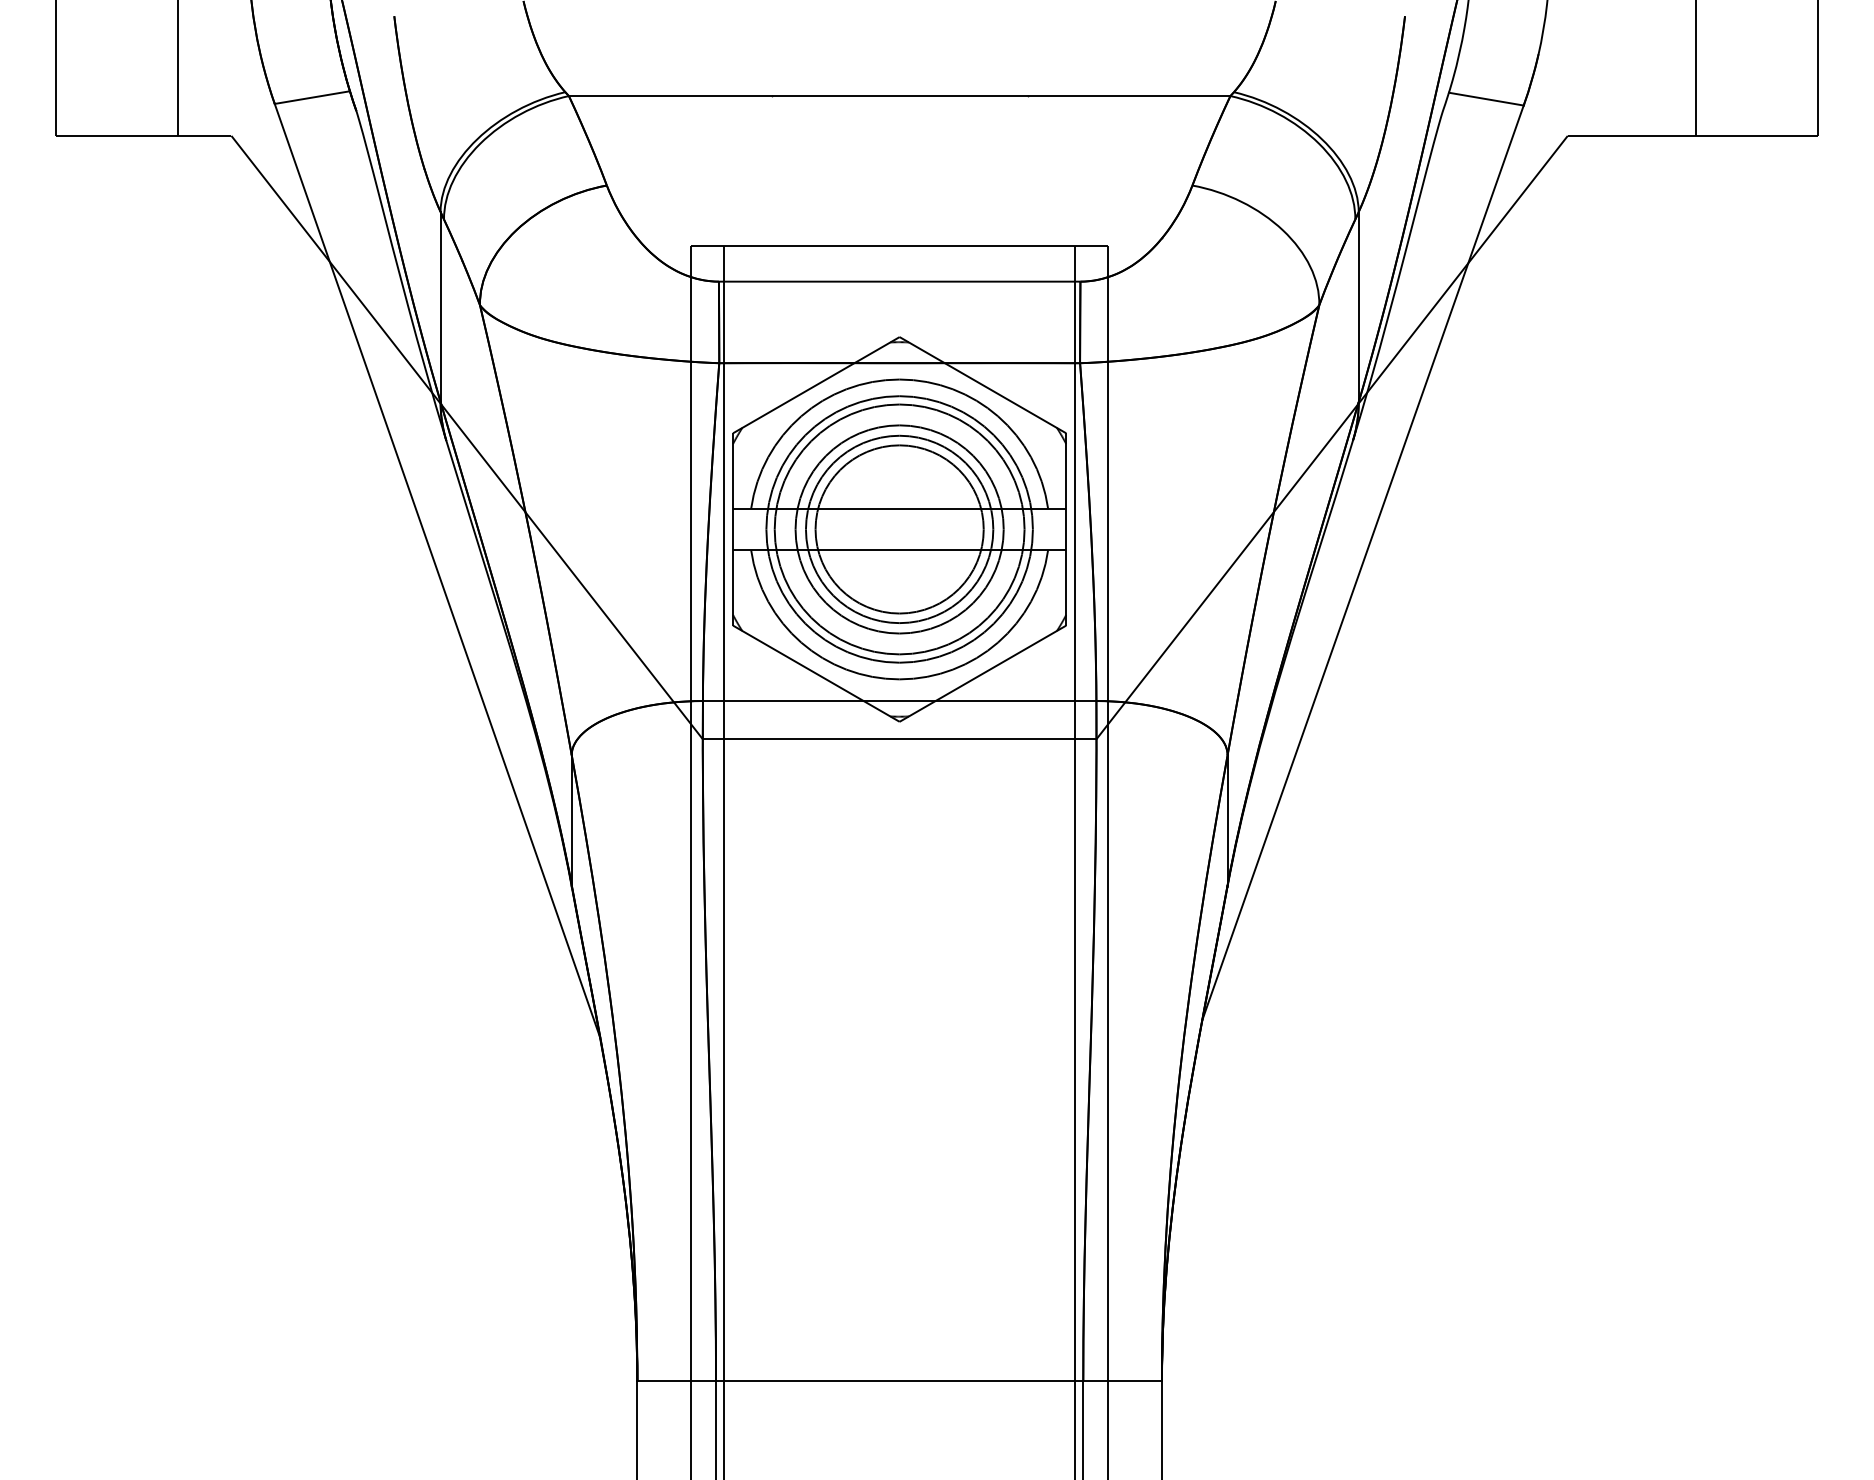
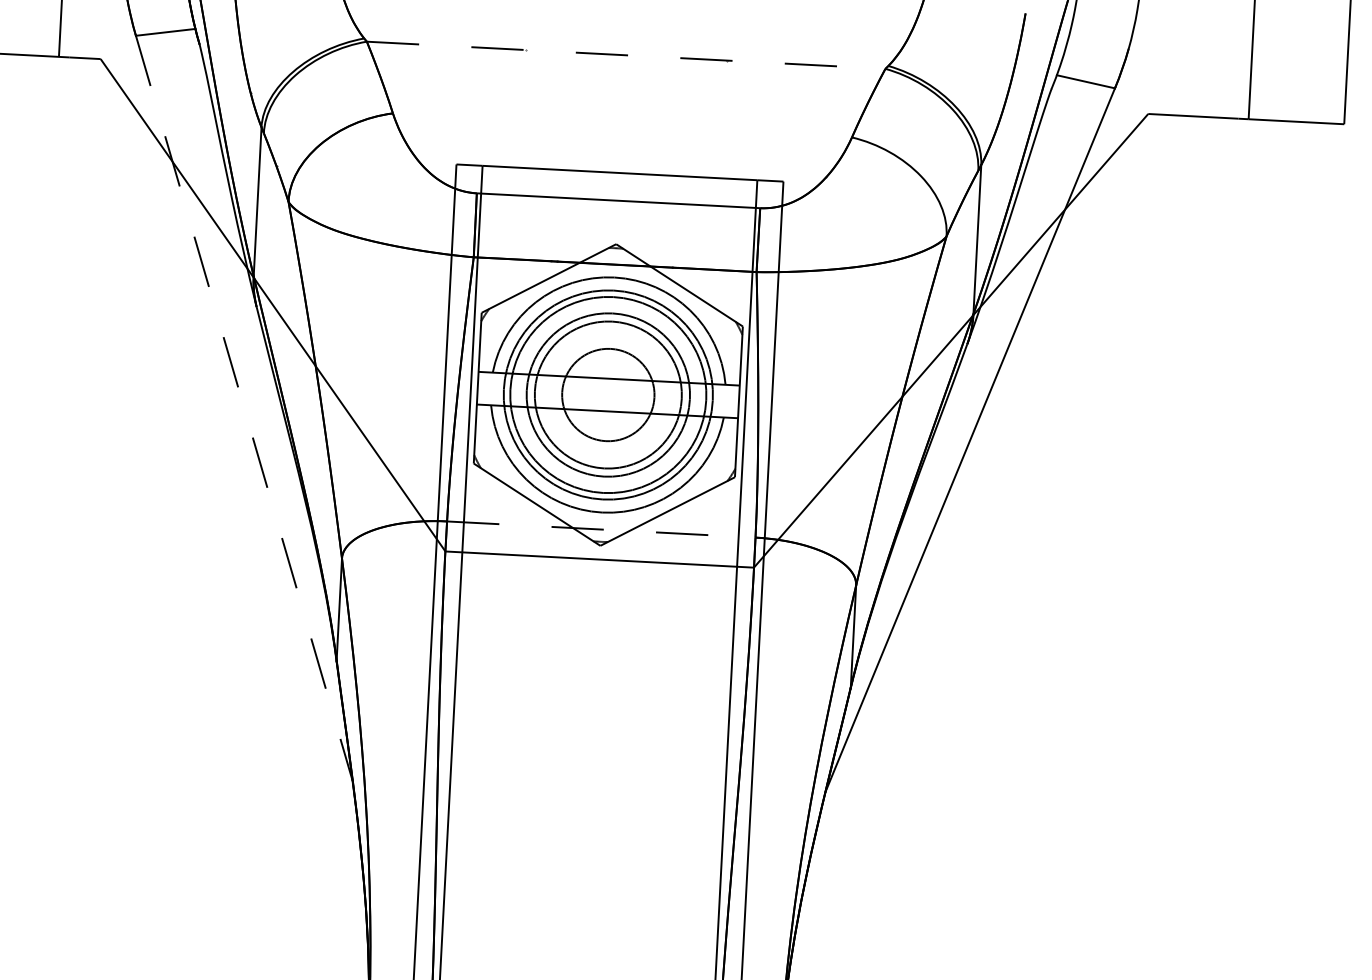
line: (899, 96) -> (626, 55), solid -> dashed
circle: (899, 529) -> (608, 395), size x0.7
line: (437, 571) -> (244, 409), solid -> dashed
line: (899, 701) -> (601, 529), solid -> dashed

